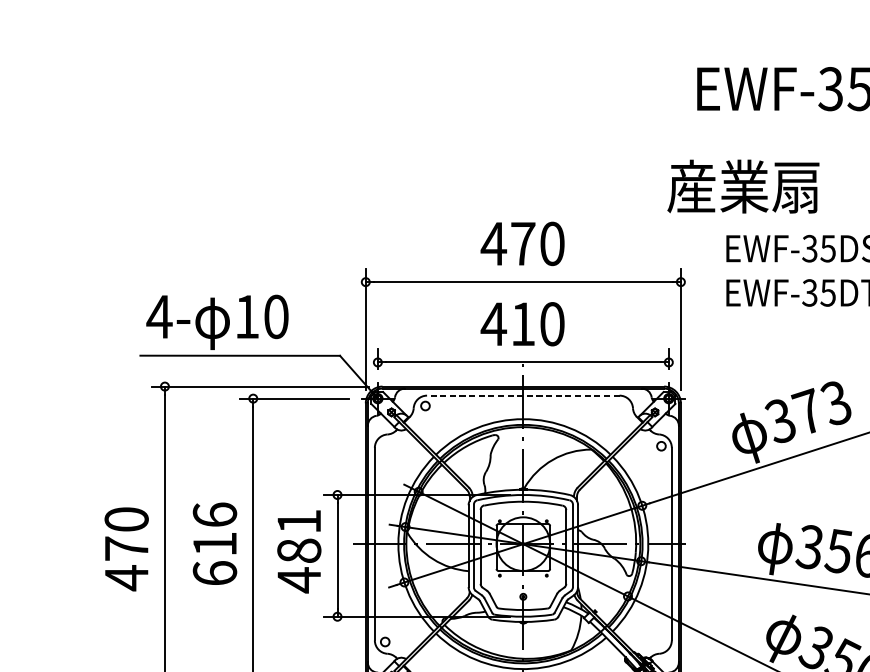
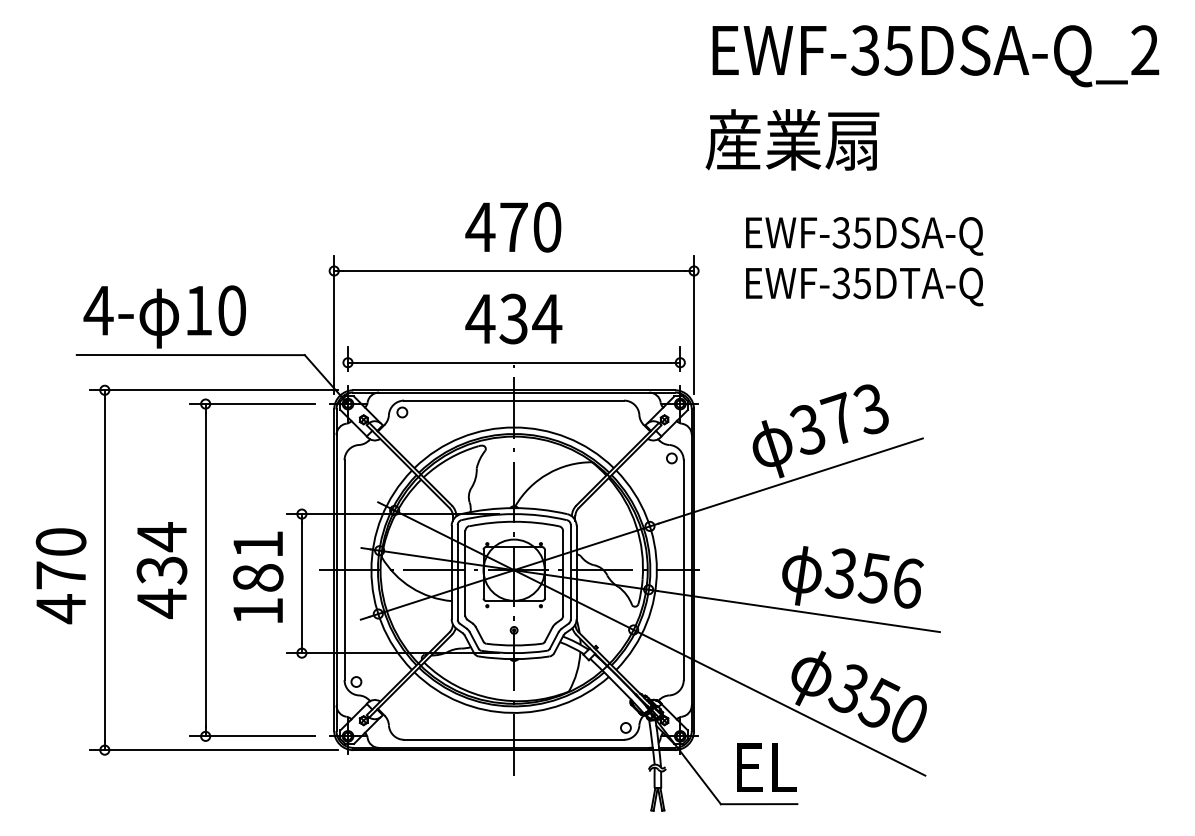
text: (743, 186) -> (792, 139), moved
text: (537, 323) -> (530, 318), 410 -> 434
line: (523, 395) -> (514, 400), dashed -> solid
text: (214, 544) -> (161, 570), 616 -> 434
text: (298, 580) -> (257, 611), 481 -> 181

